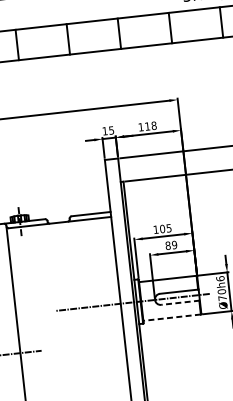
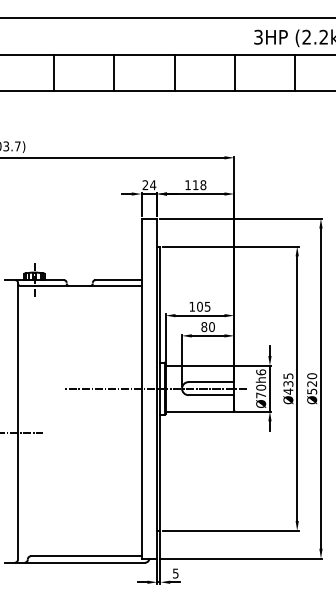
text: (108, 131) -> (149, 185), 15 -> 24
text: (174, 244) -> (211, 326), 89 -> 80
line: (180, 303) -> (211, 395), dashed -> solid
line: (171, 317) -> (199, 411), dashed -> solid

